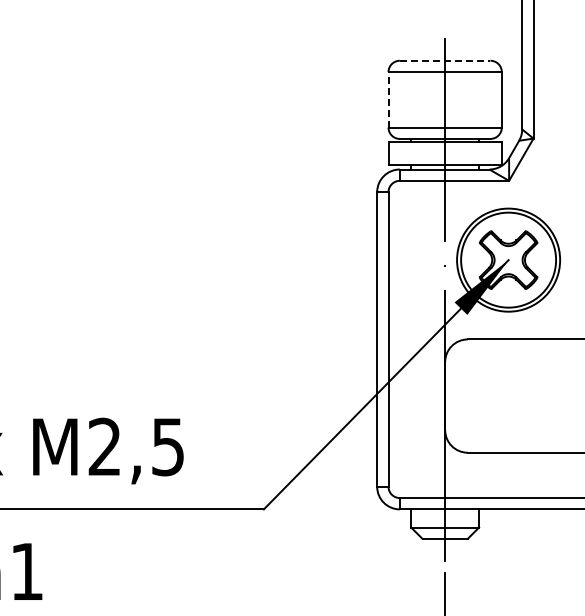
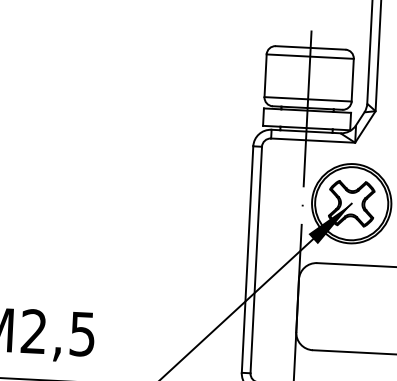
line: (445, 60) -> (310, 47), dashed -> solid
line: (388, 99) -> (265, 75), dashed -> solid

